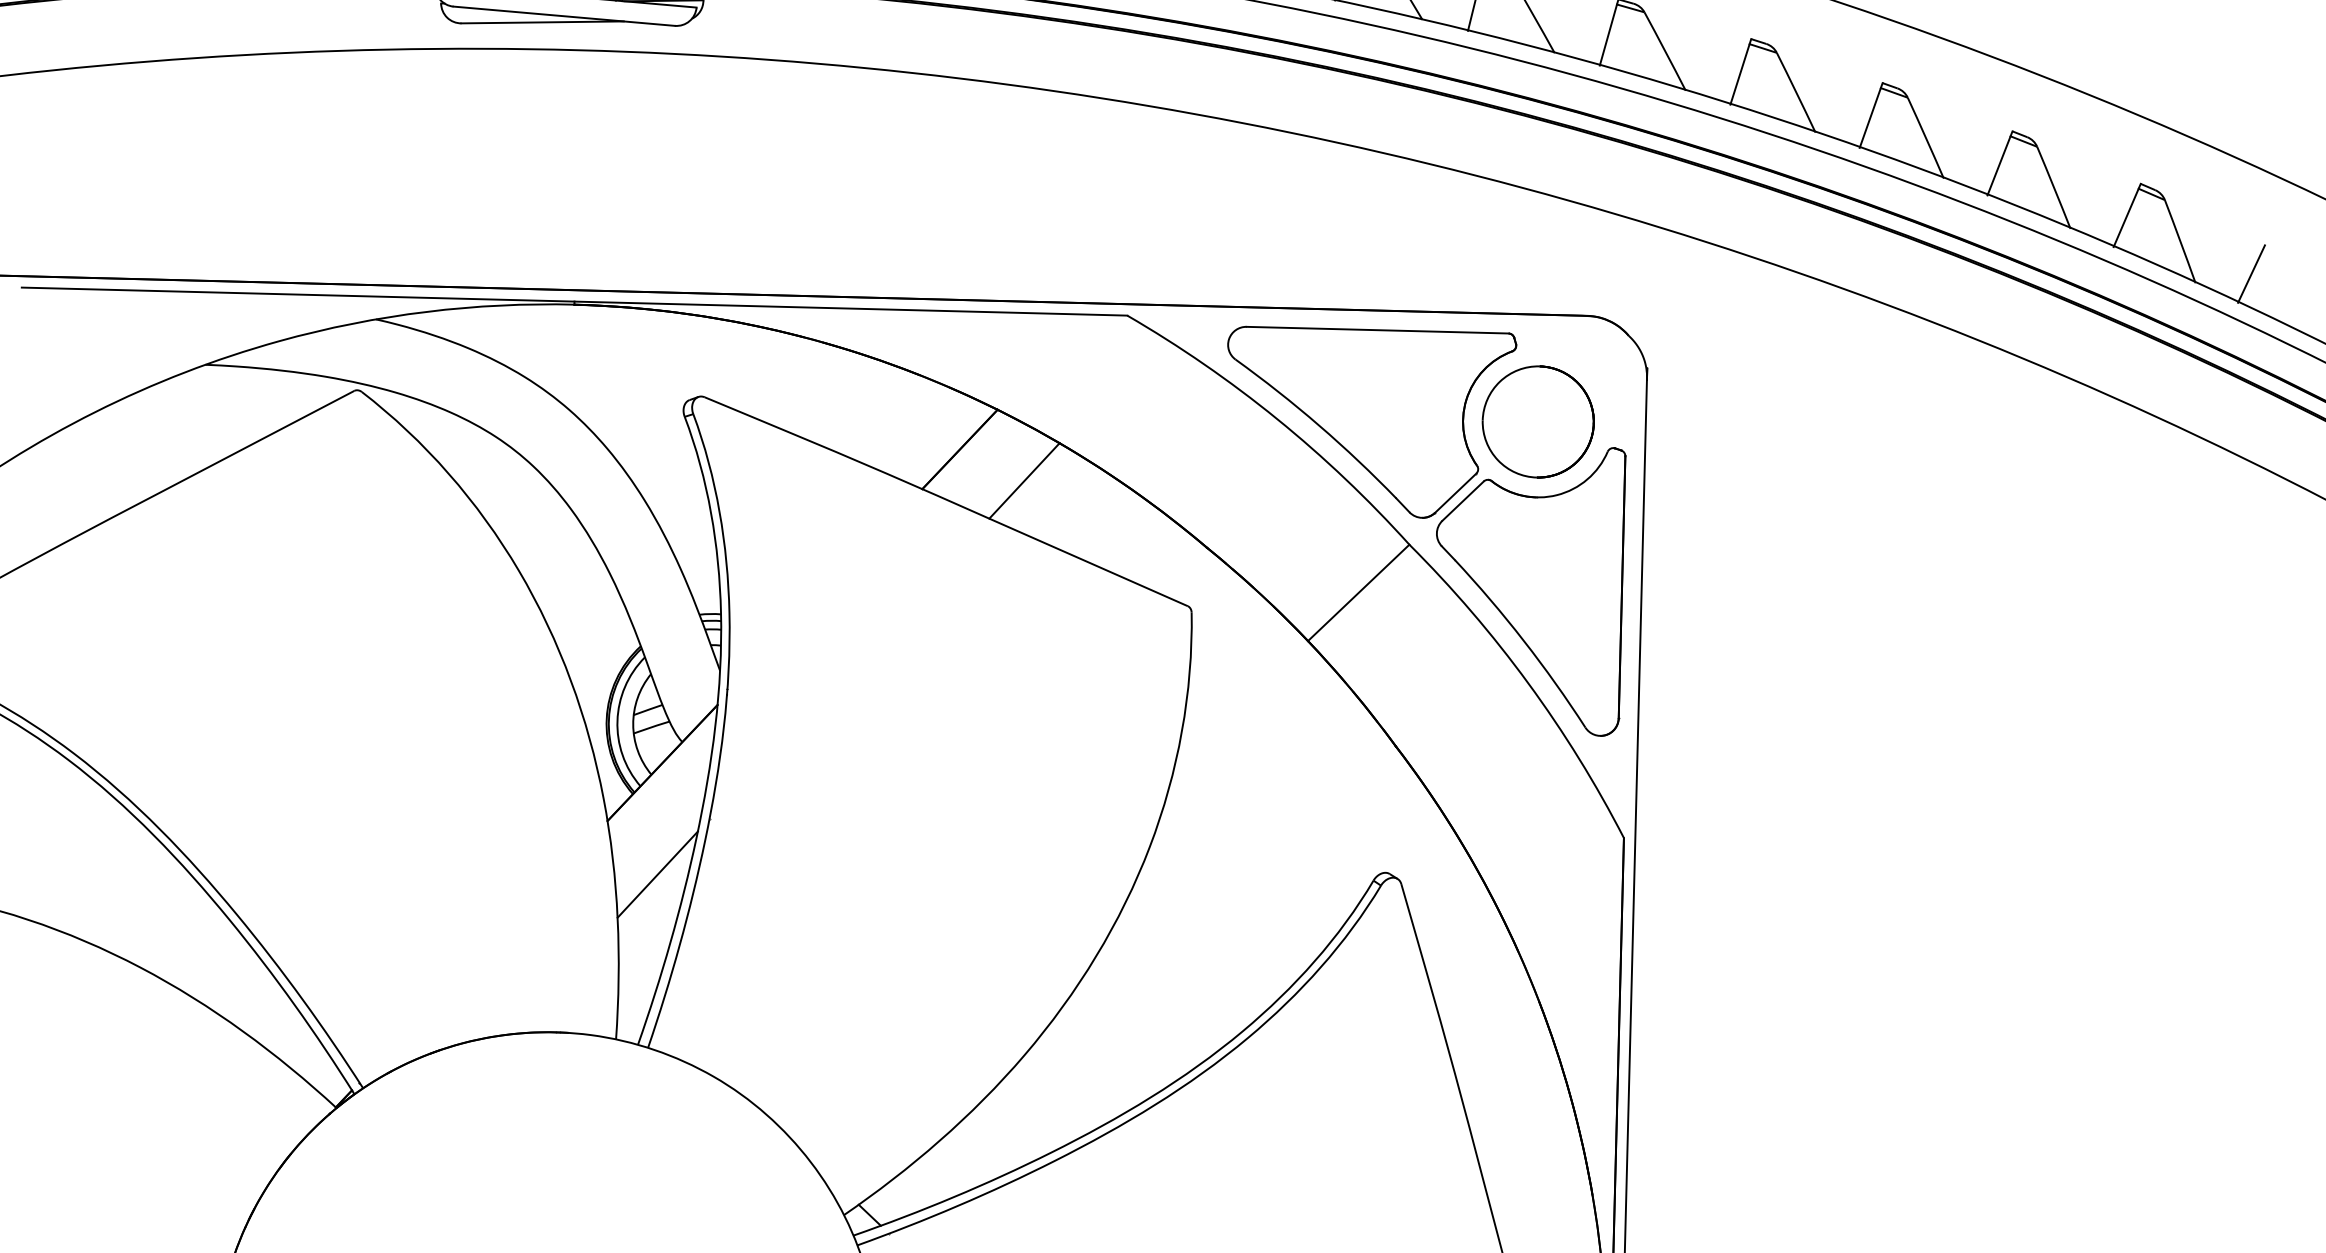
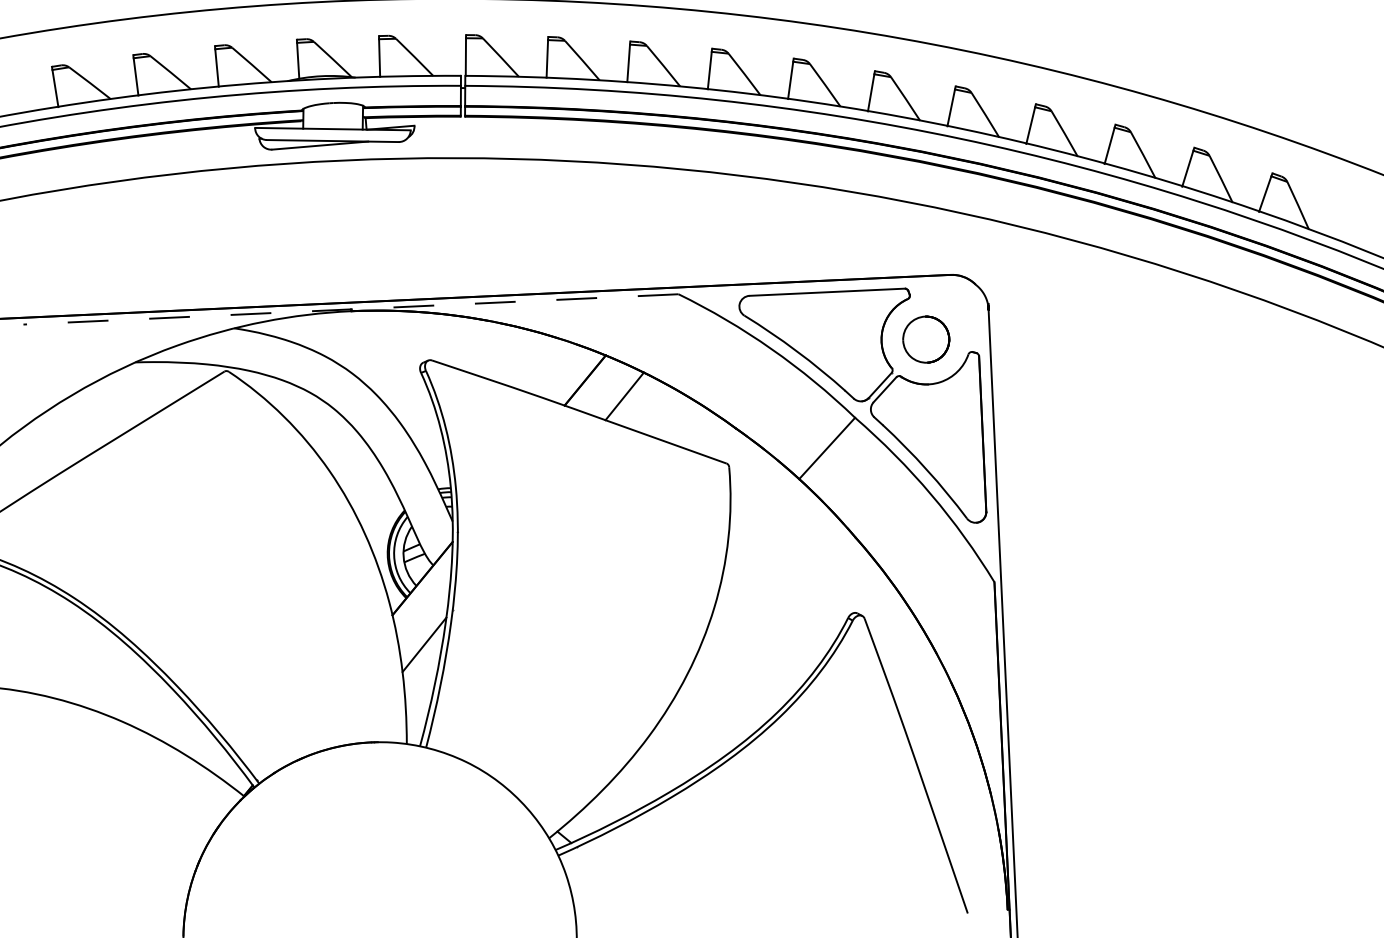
line: (2251, 273) -> (1341, 221), removed
line: (575, 301) -> (351, 309), solid -> dashed
part: (1538, 421) -> (926, 339), size x0.7

